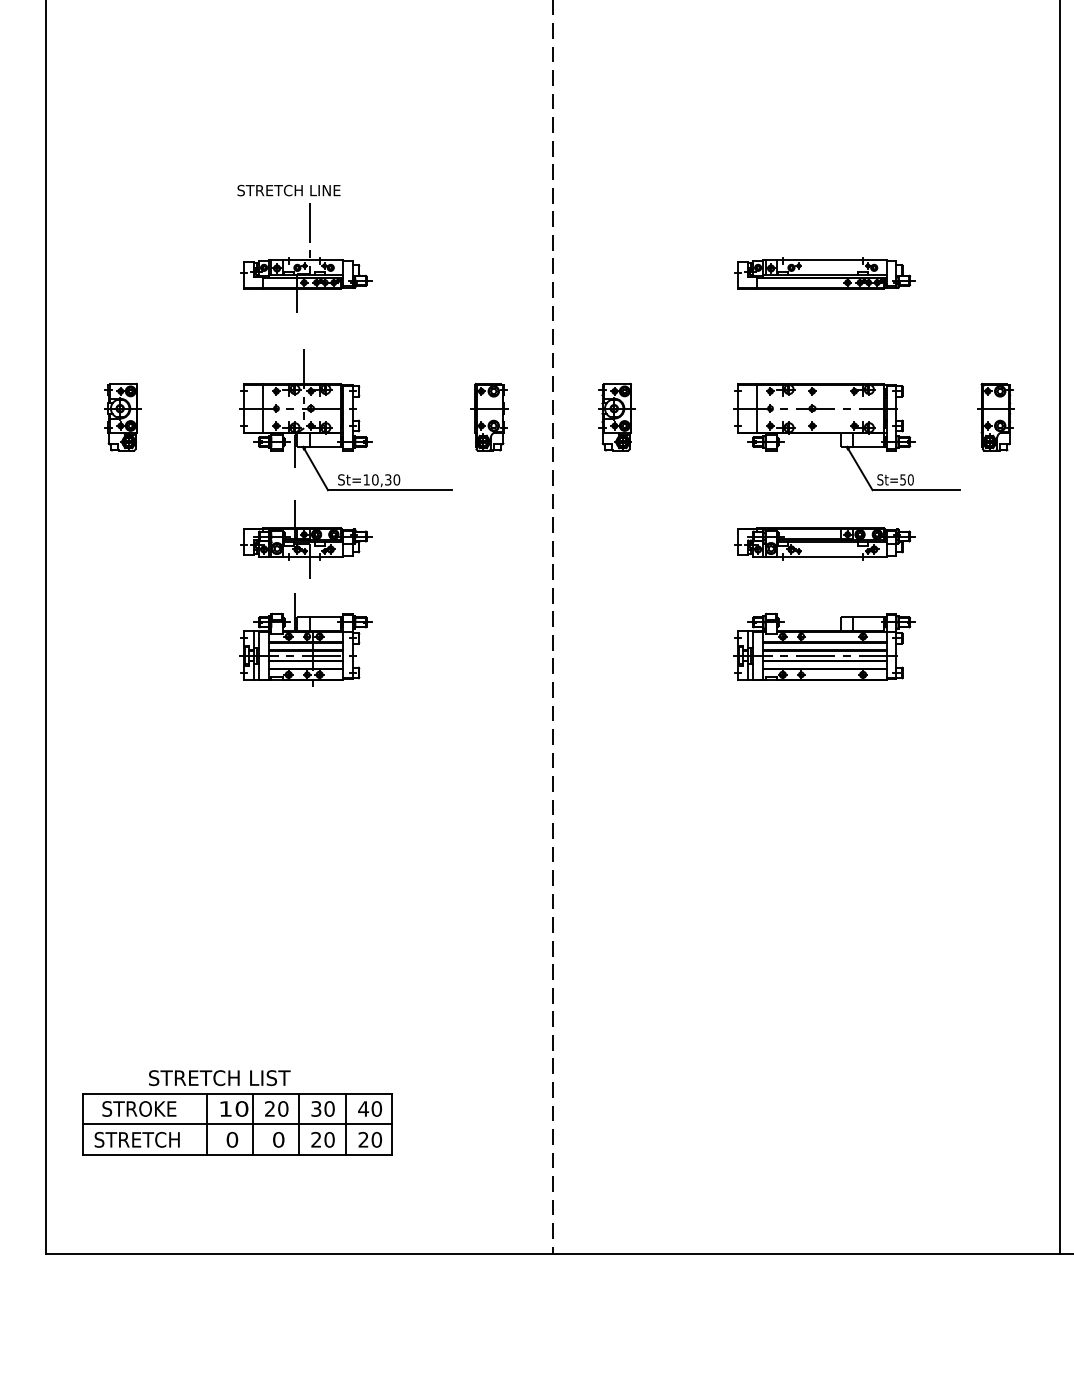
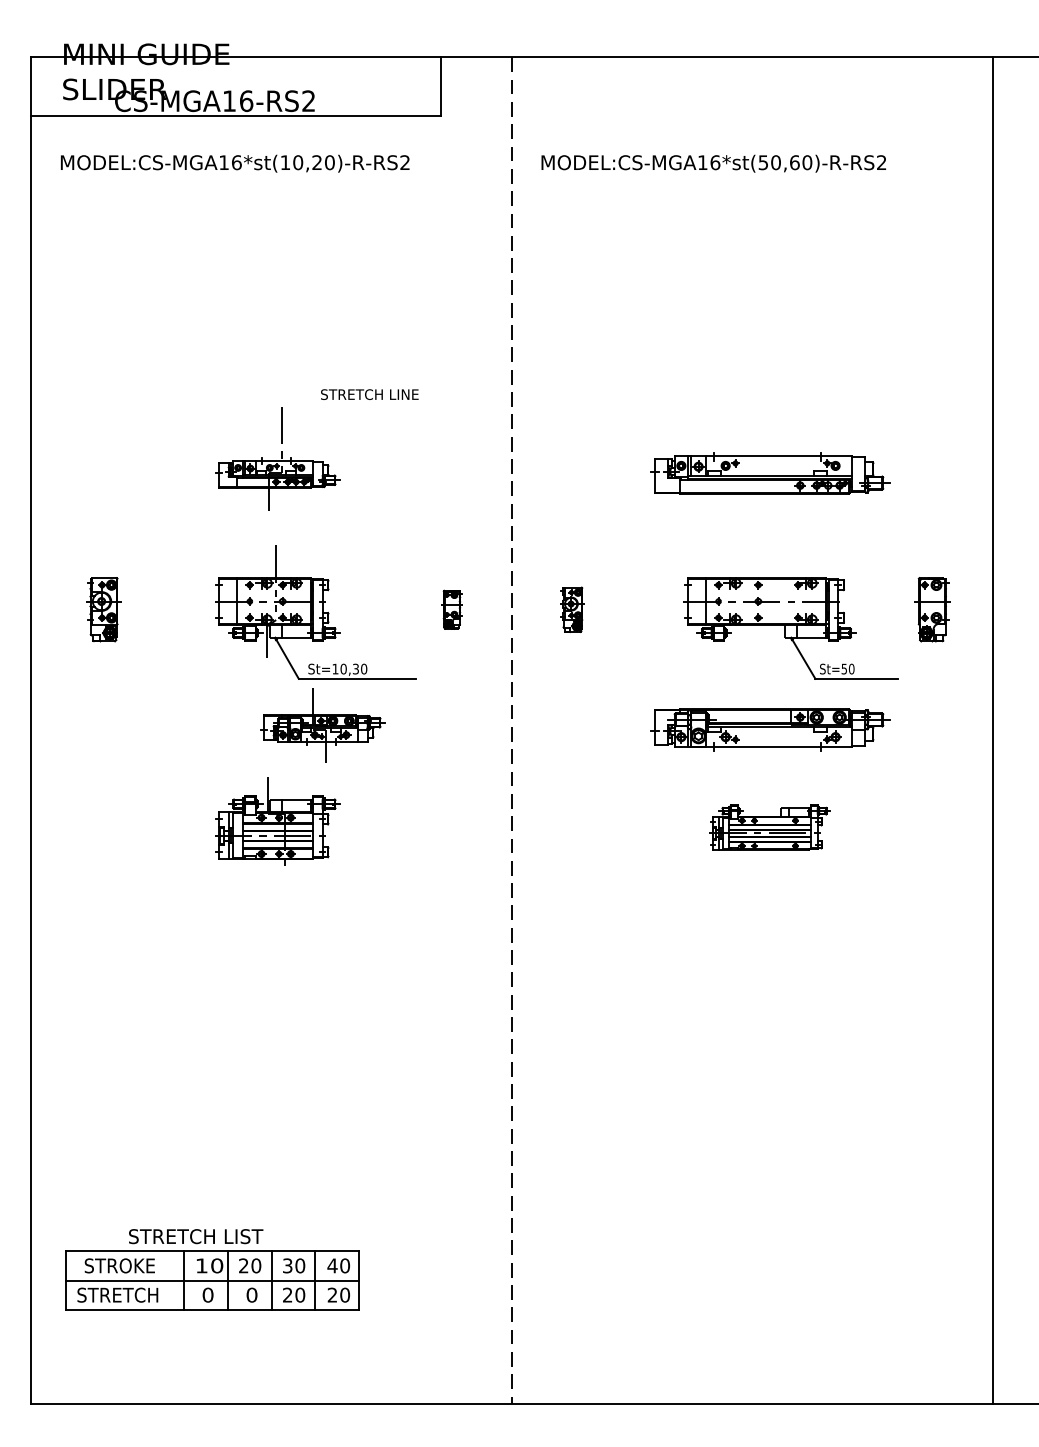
text: (288, 190) -> (369, 394), moved
part: (825, 272) -> (770, 472), size x1.4
part: (488, 417) -> (451, 609), size x0.6
part: (616, 417) -> (572, 609), size x0.7
part: (305, 539) -> (322, 725), moved
part: (825, 543) -> (770, 729), size x1.4
part: (824, 646) -> (769, 827), size x0.7

